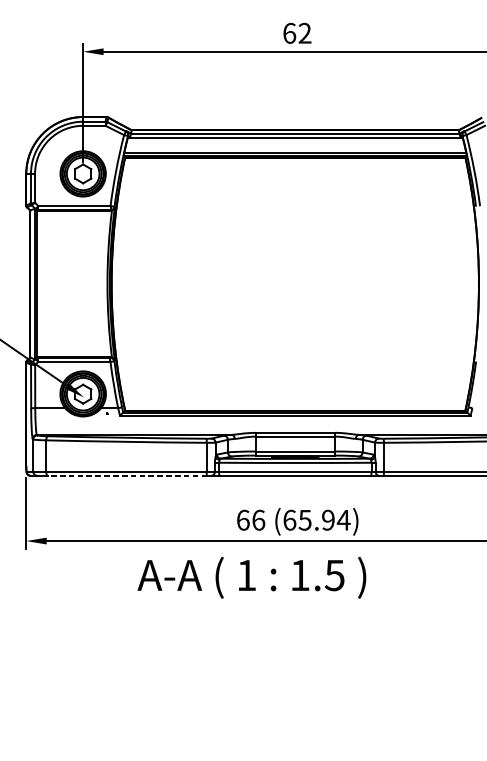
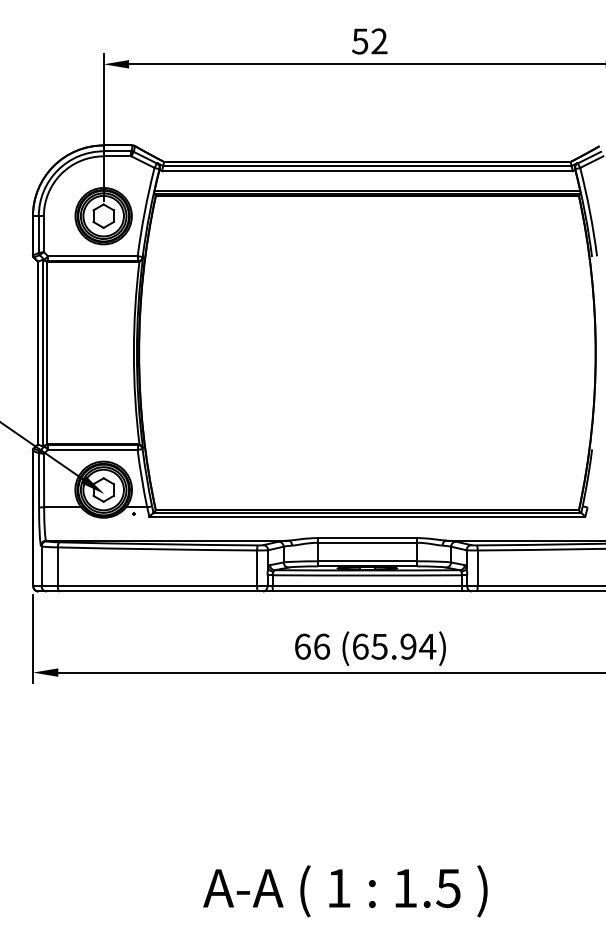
text: (289, 33) -> (360, 41), 62 -> 52
line: (127, 475) -> (158, 591), dashed -> solid
text: (251, 577) -> (345, 891), moved

